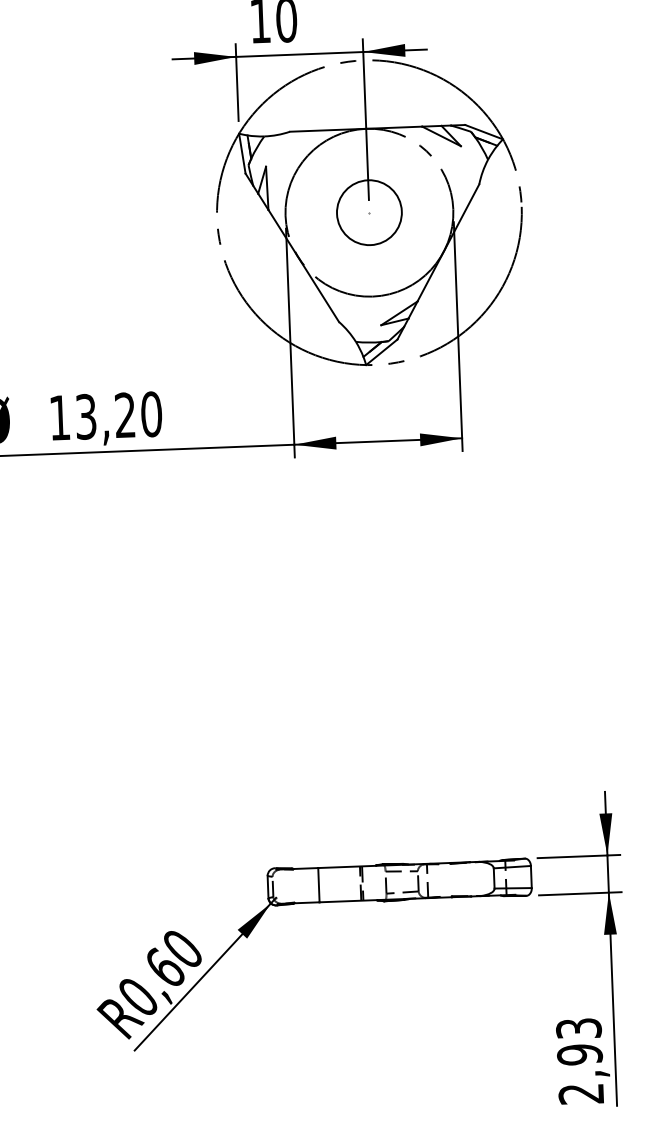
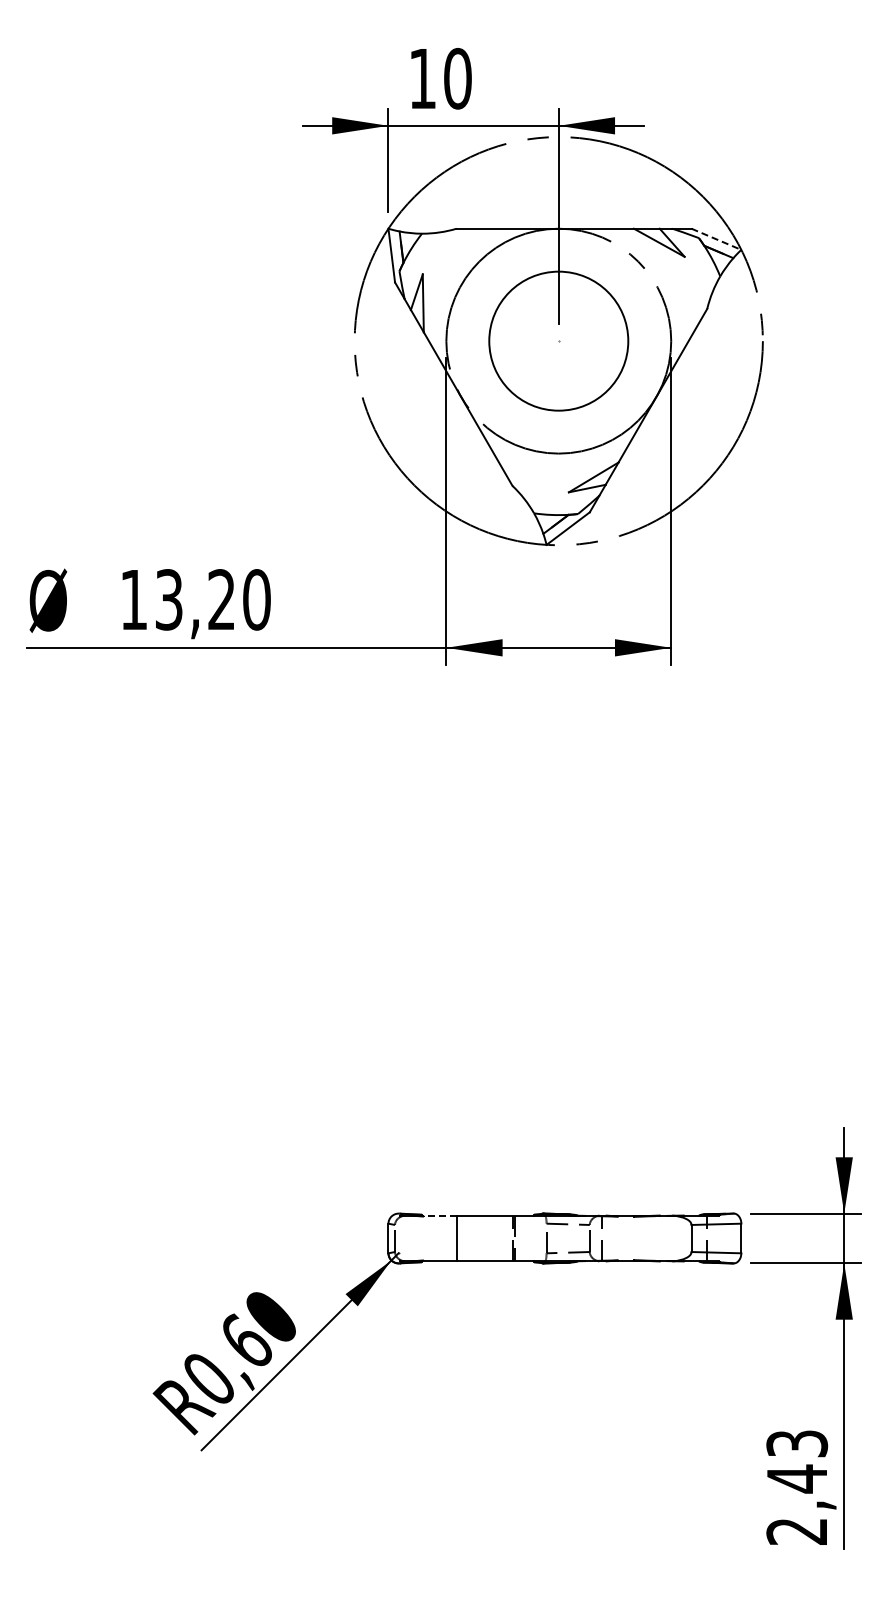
line: (484, 132) -> (716, 239), solid -> dashed
circle: (369, 212) -> (558, 340), size x1.6
line: (304, 868) -> (438, 1215), solid -> dashed
text: (580, 1054) -> (797, 1478), 2,93 -> 2,43

